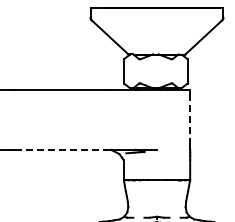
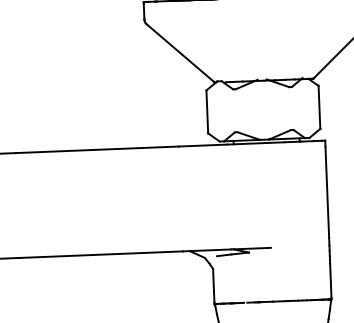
line: (190, 119) -> (327, 192), dashed -> solid
line: (61, 149) -> (102, 254), dashed -> solid

